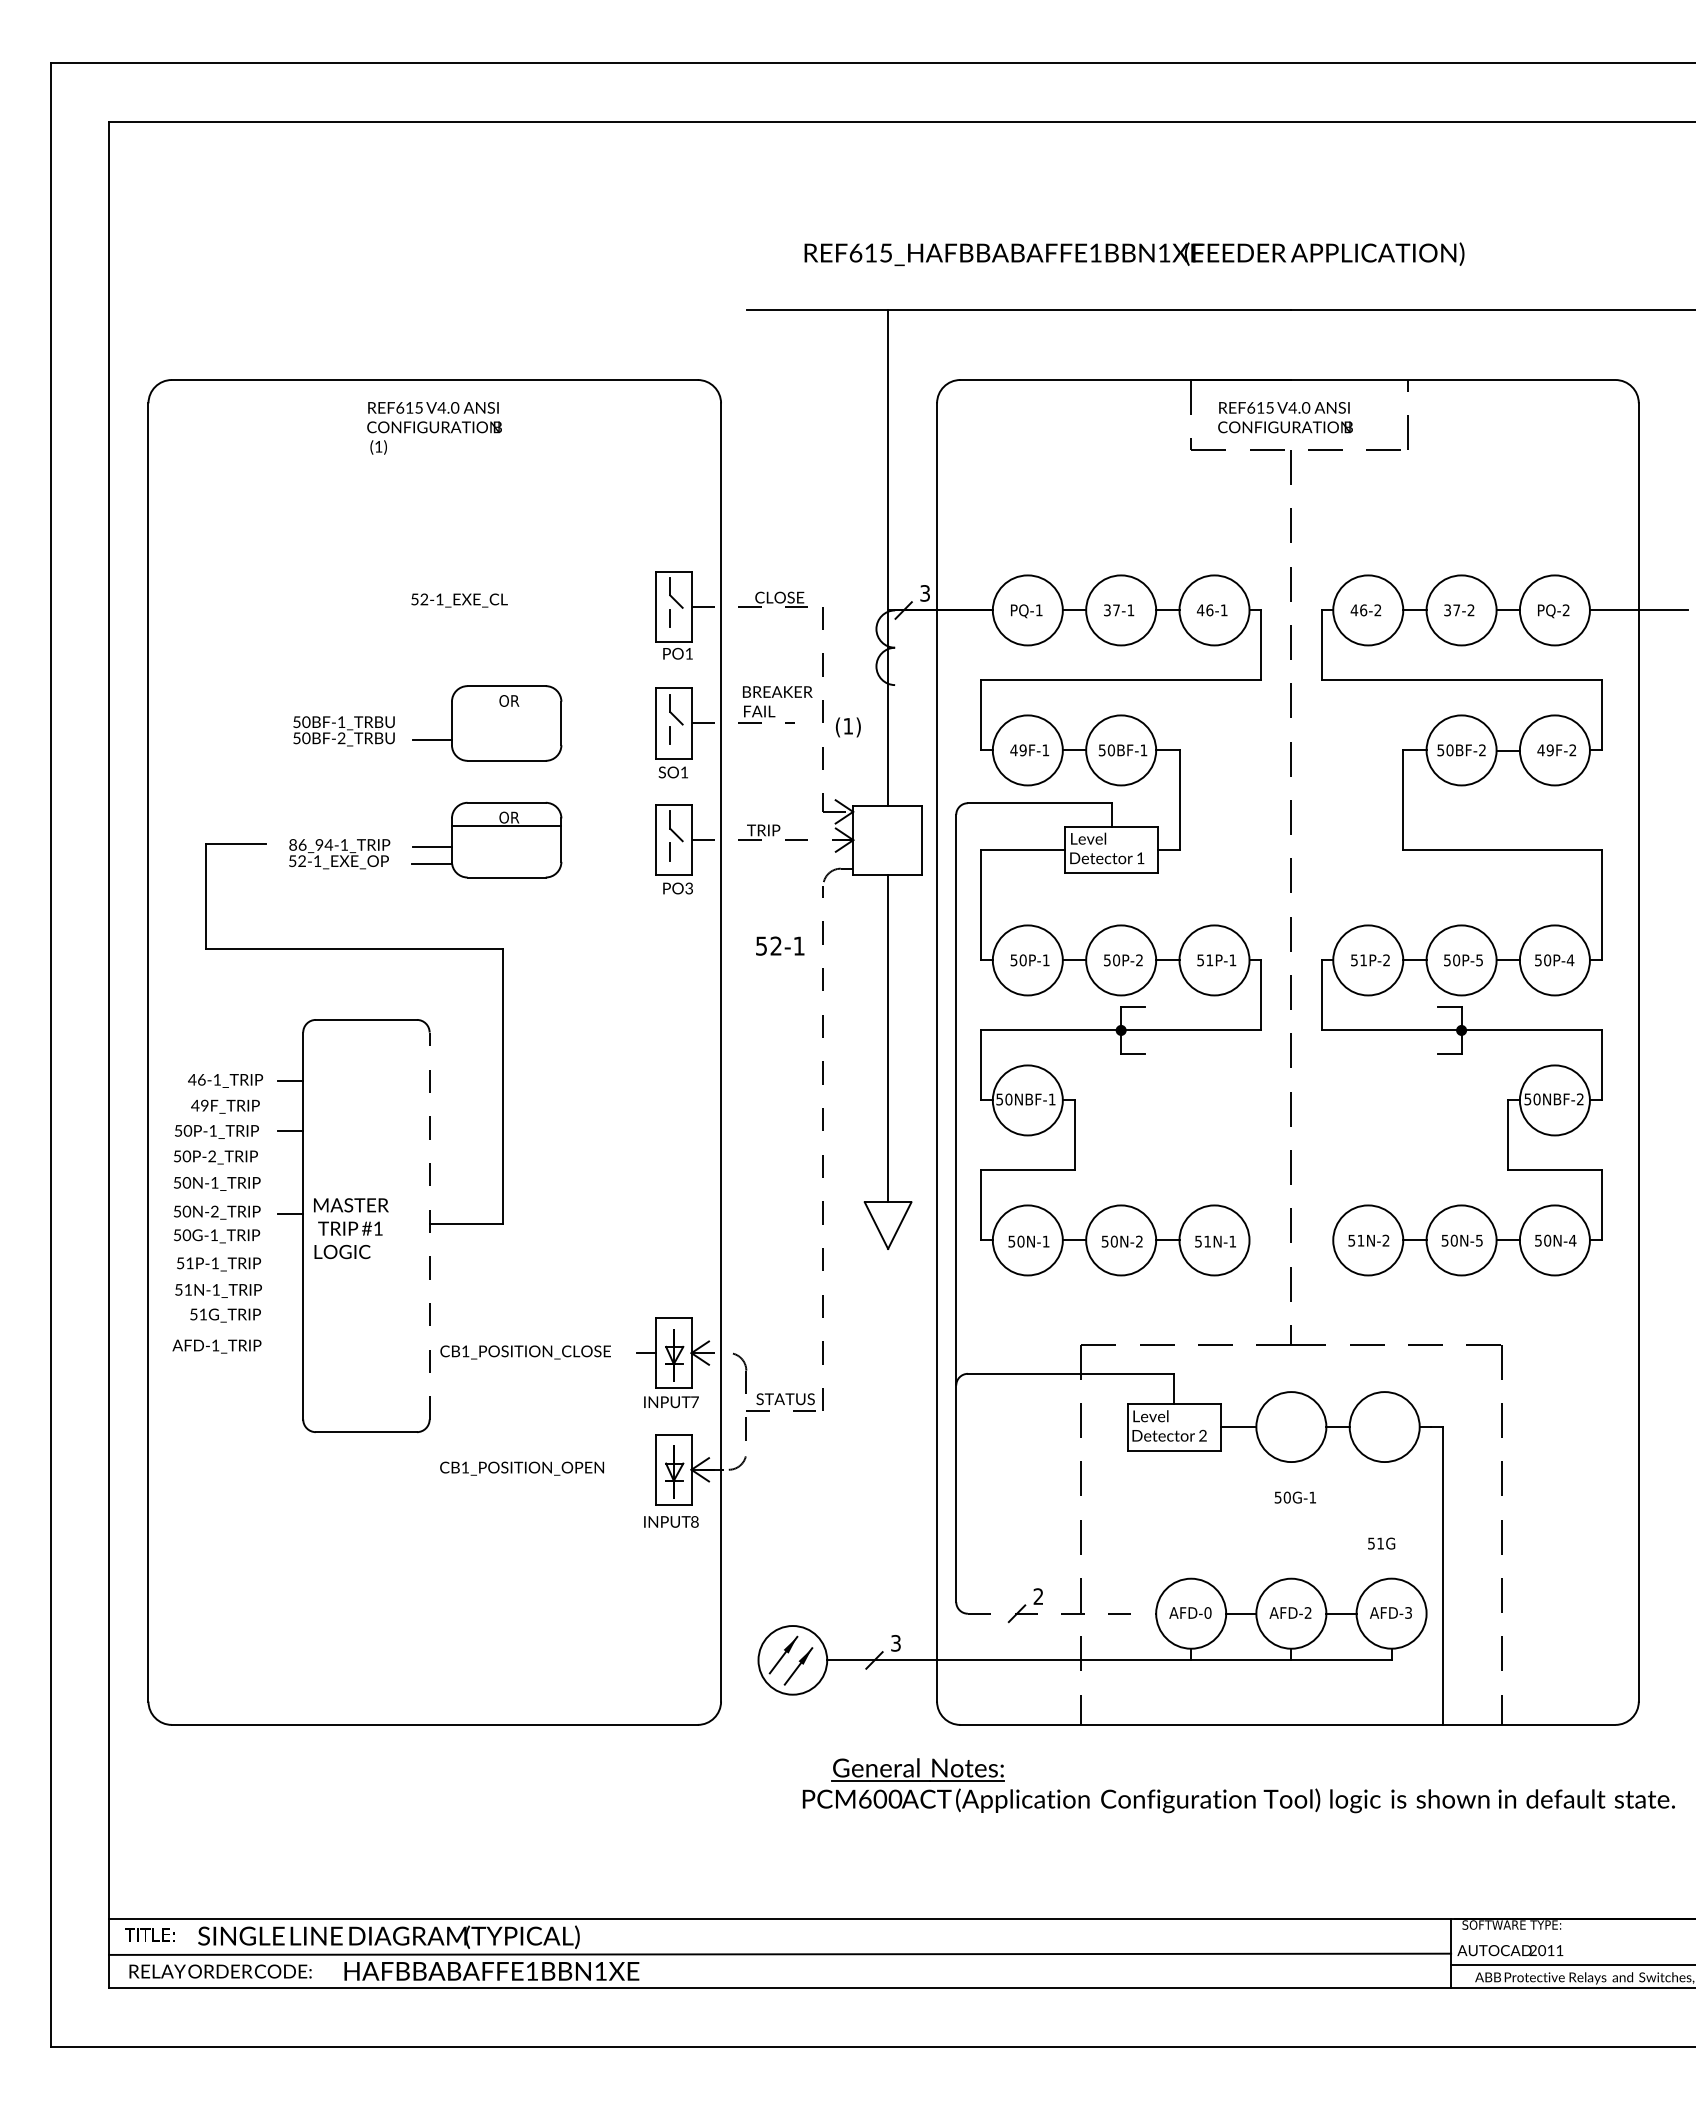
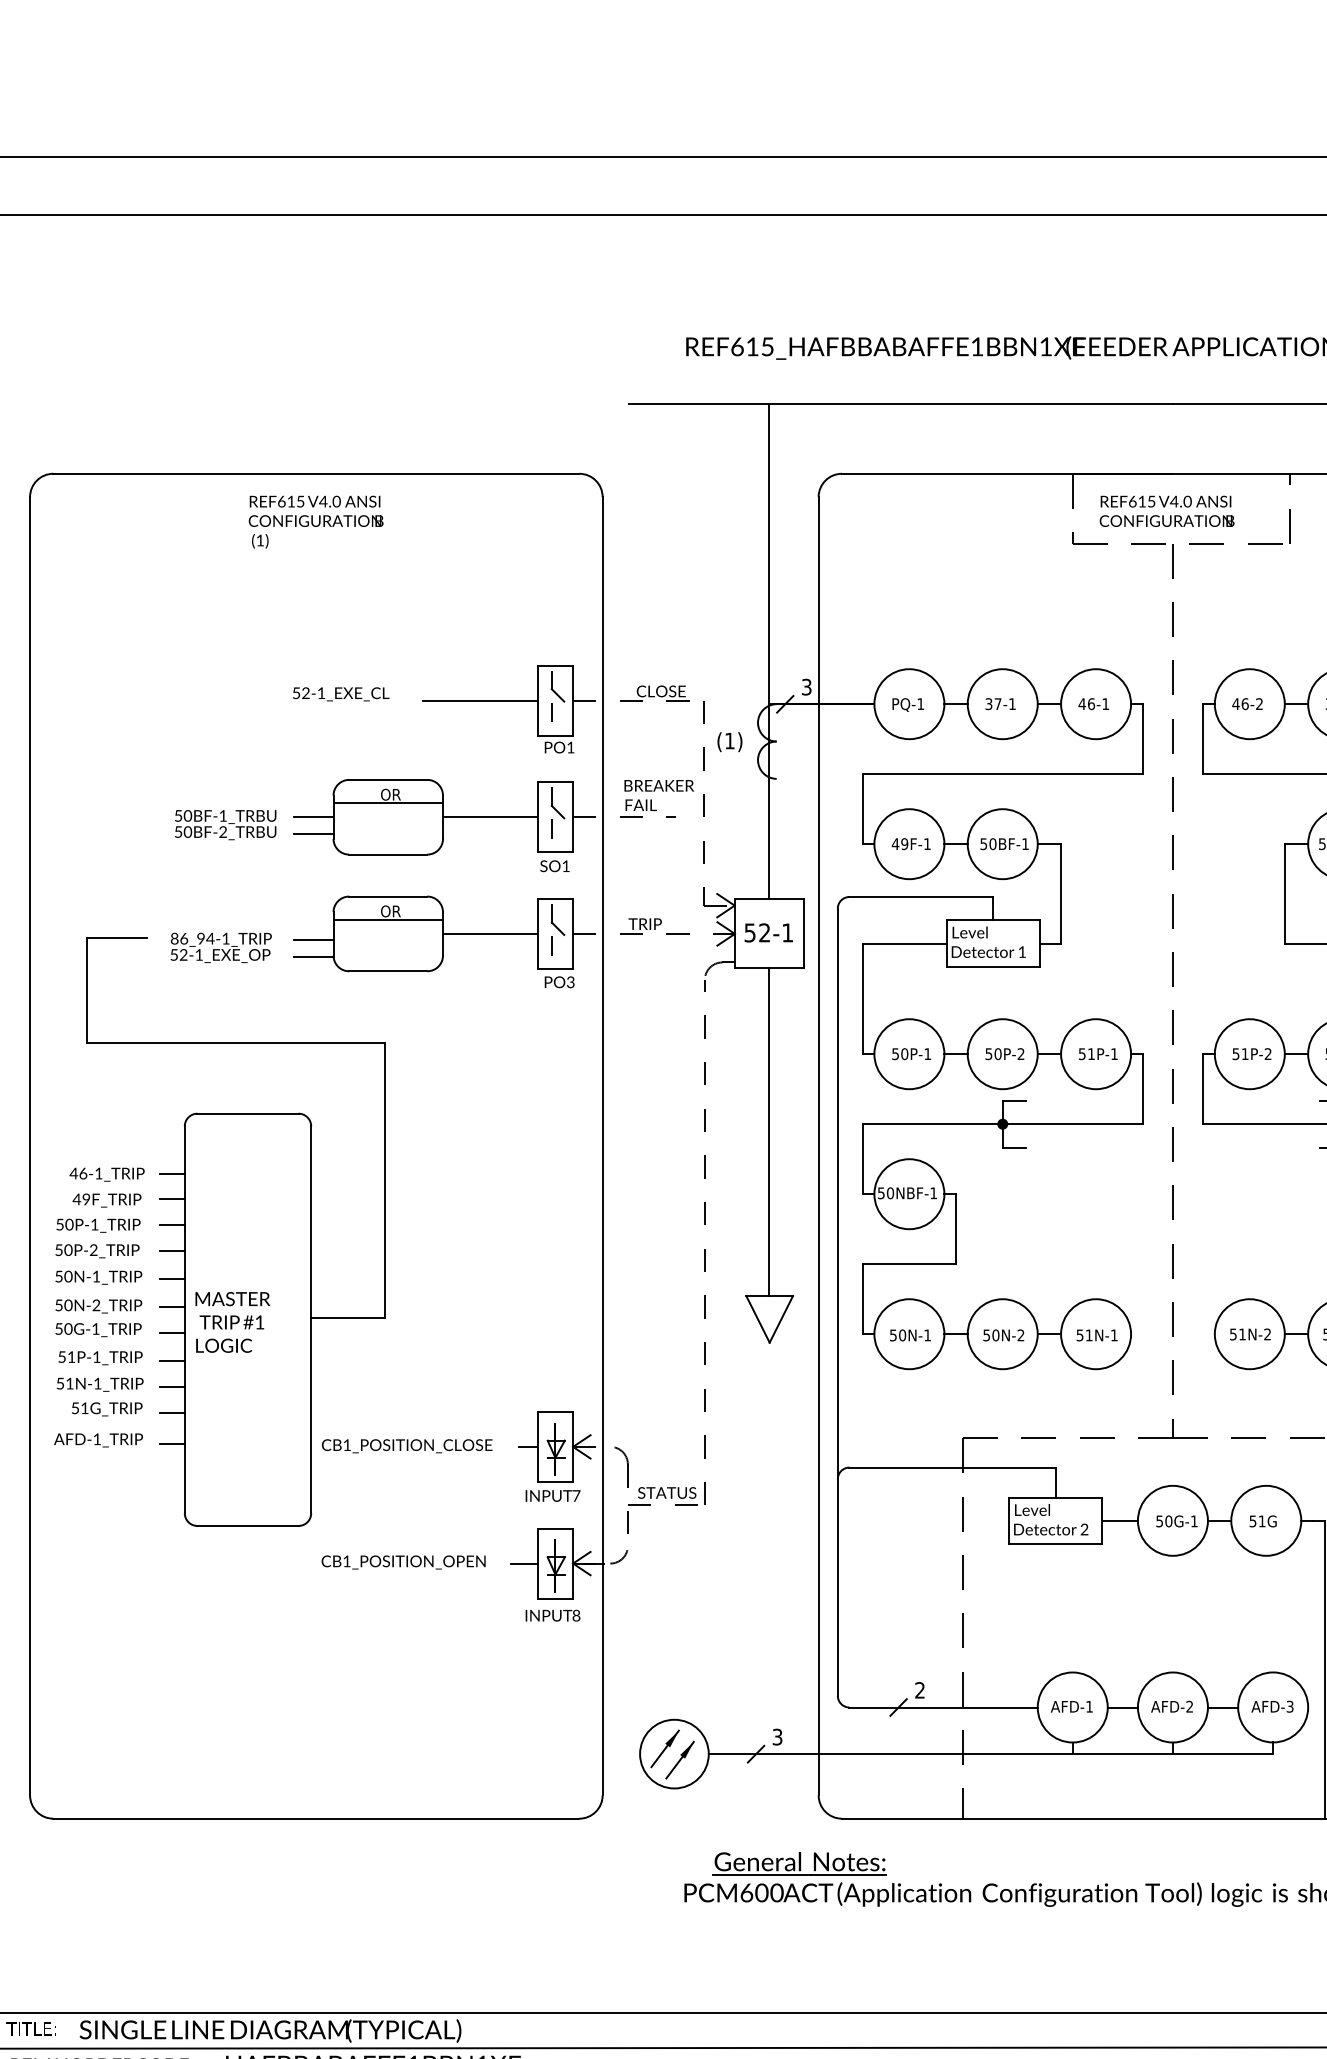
line: (598, 606) -> (480, 700), added
line: (506, 709) -> (388, 803), added
line: (431, 723) -> (313, 817), added
line: (608, 723) -> (490, 817), added
text: (847, 727) -> (729, 742), moved
line: (608, 840) -> (490, 934), added
text: (780, 945) -> (769, 932), moved
line: (290, 1105) -> (172, 1199), added
line: (290, 1157) -> (172, 1251), added
line: (290, 1185) -> (172, 1279), added
line: (429, 1225) -> (311, 1319), dashed -> solid
line: (290, 1239) -> (172, 1333), added
line: (290, 1266) -> (172, 1360), added
line: (290, 1293) -> (172, 1387), added
line: (290, 1319) -> (172, 1413), added
line: (290, 1350) -> (172, 1444), added
line: (642, 1469) -> (524, 1563), added
text: (1294, 1497) -> (1176, 1521), moved
text: (1381, 1543) -> (1263, 1521), moved
text: (1207, 1612) -> (1089, 1706), AFD-0 -> AFD-1
line: (1062, 1613) -> (944, 1707), dashed -> solid

